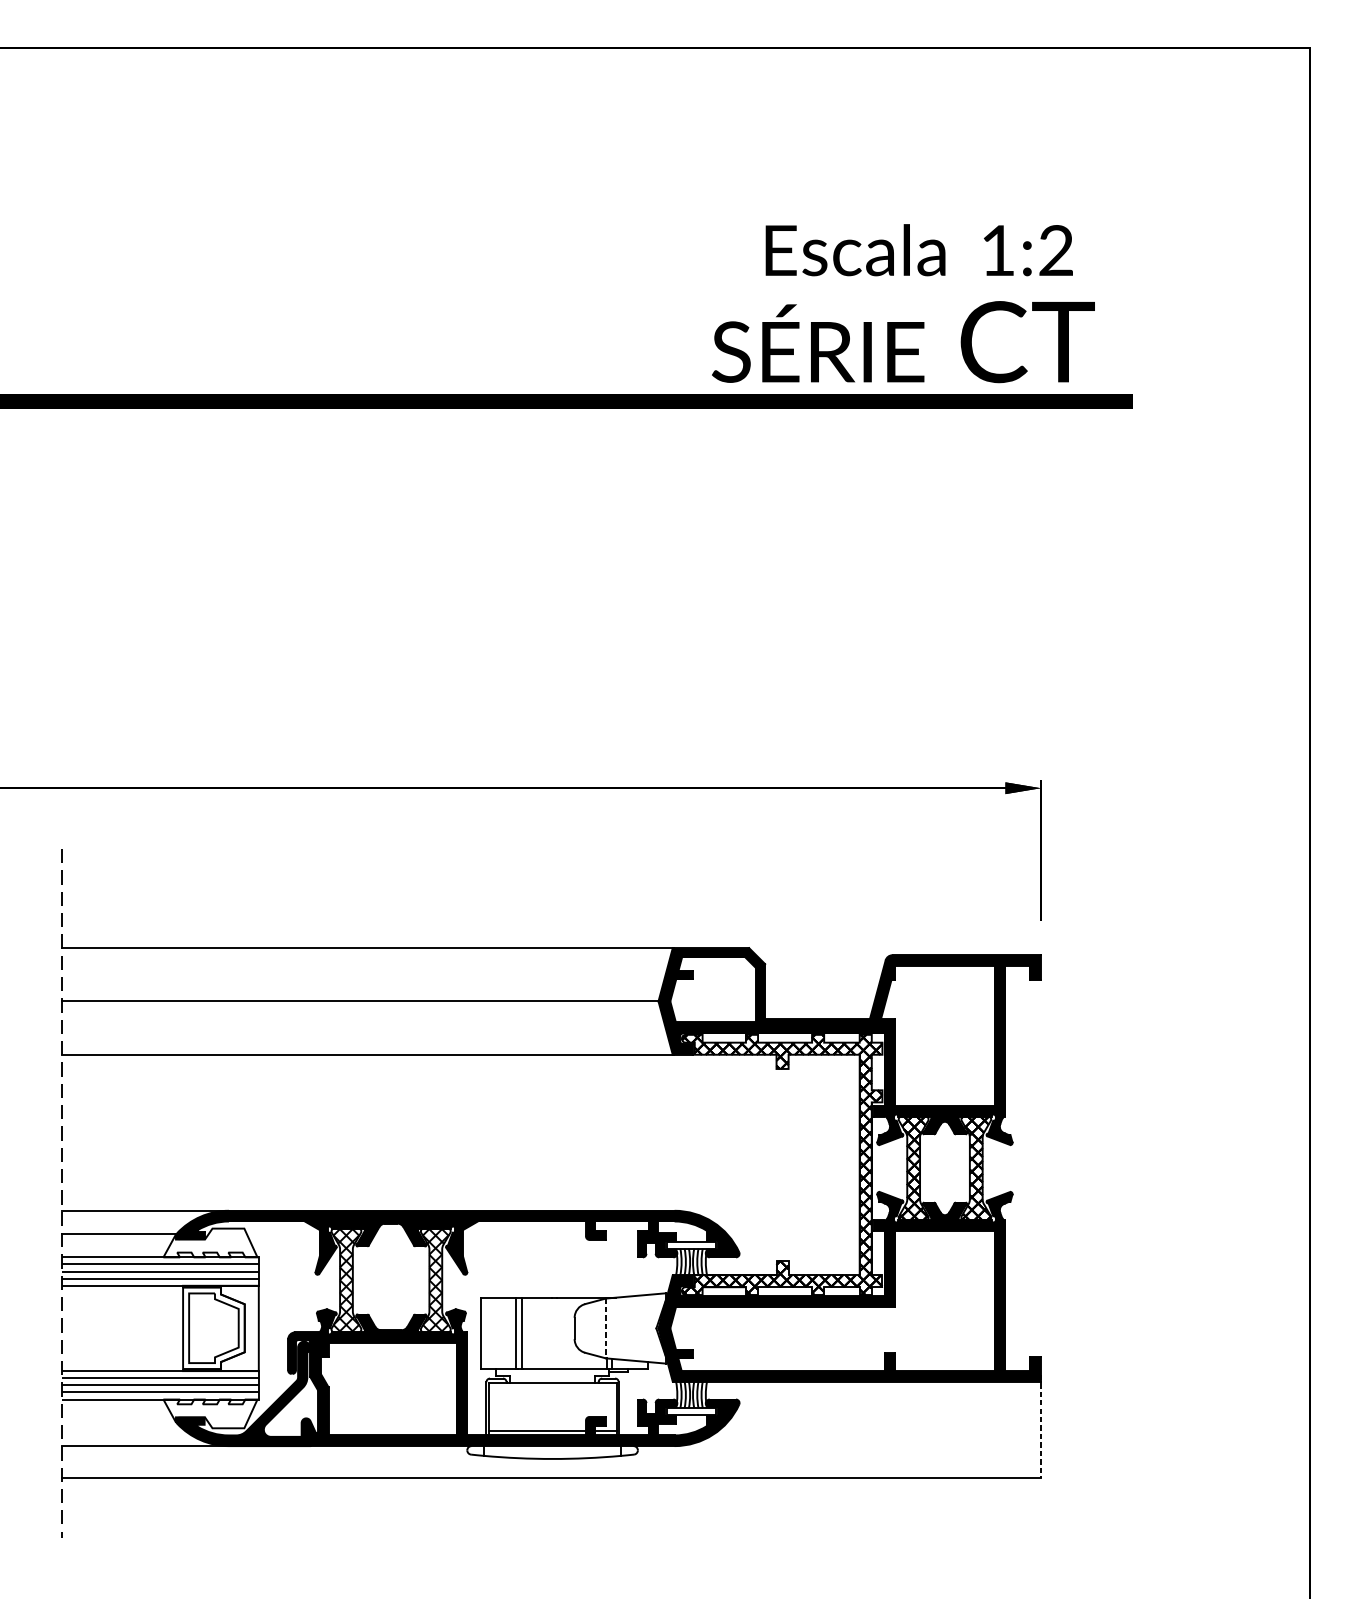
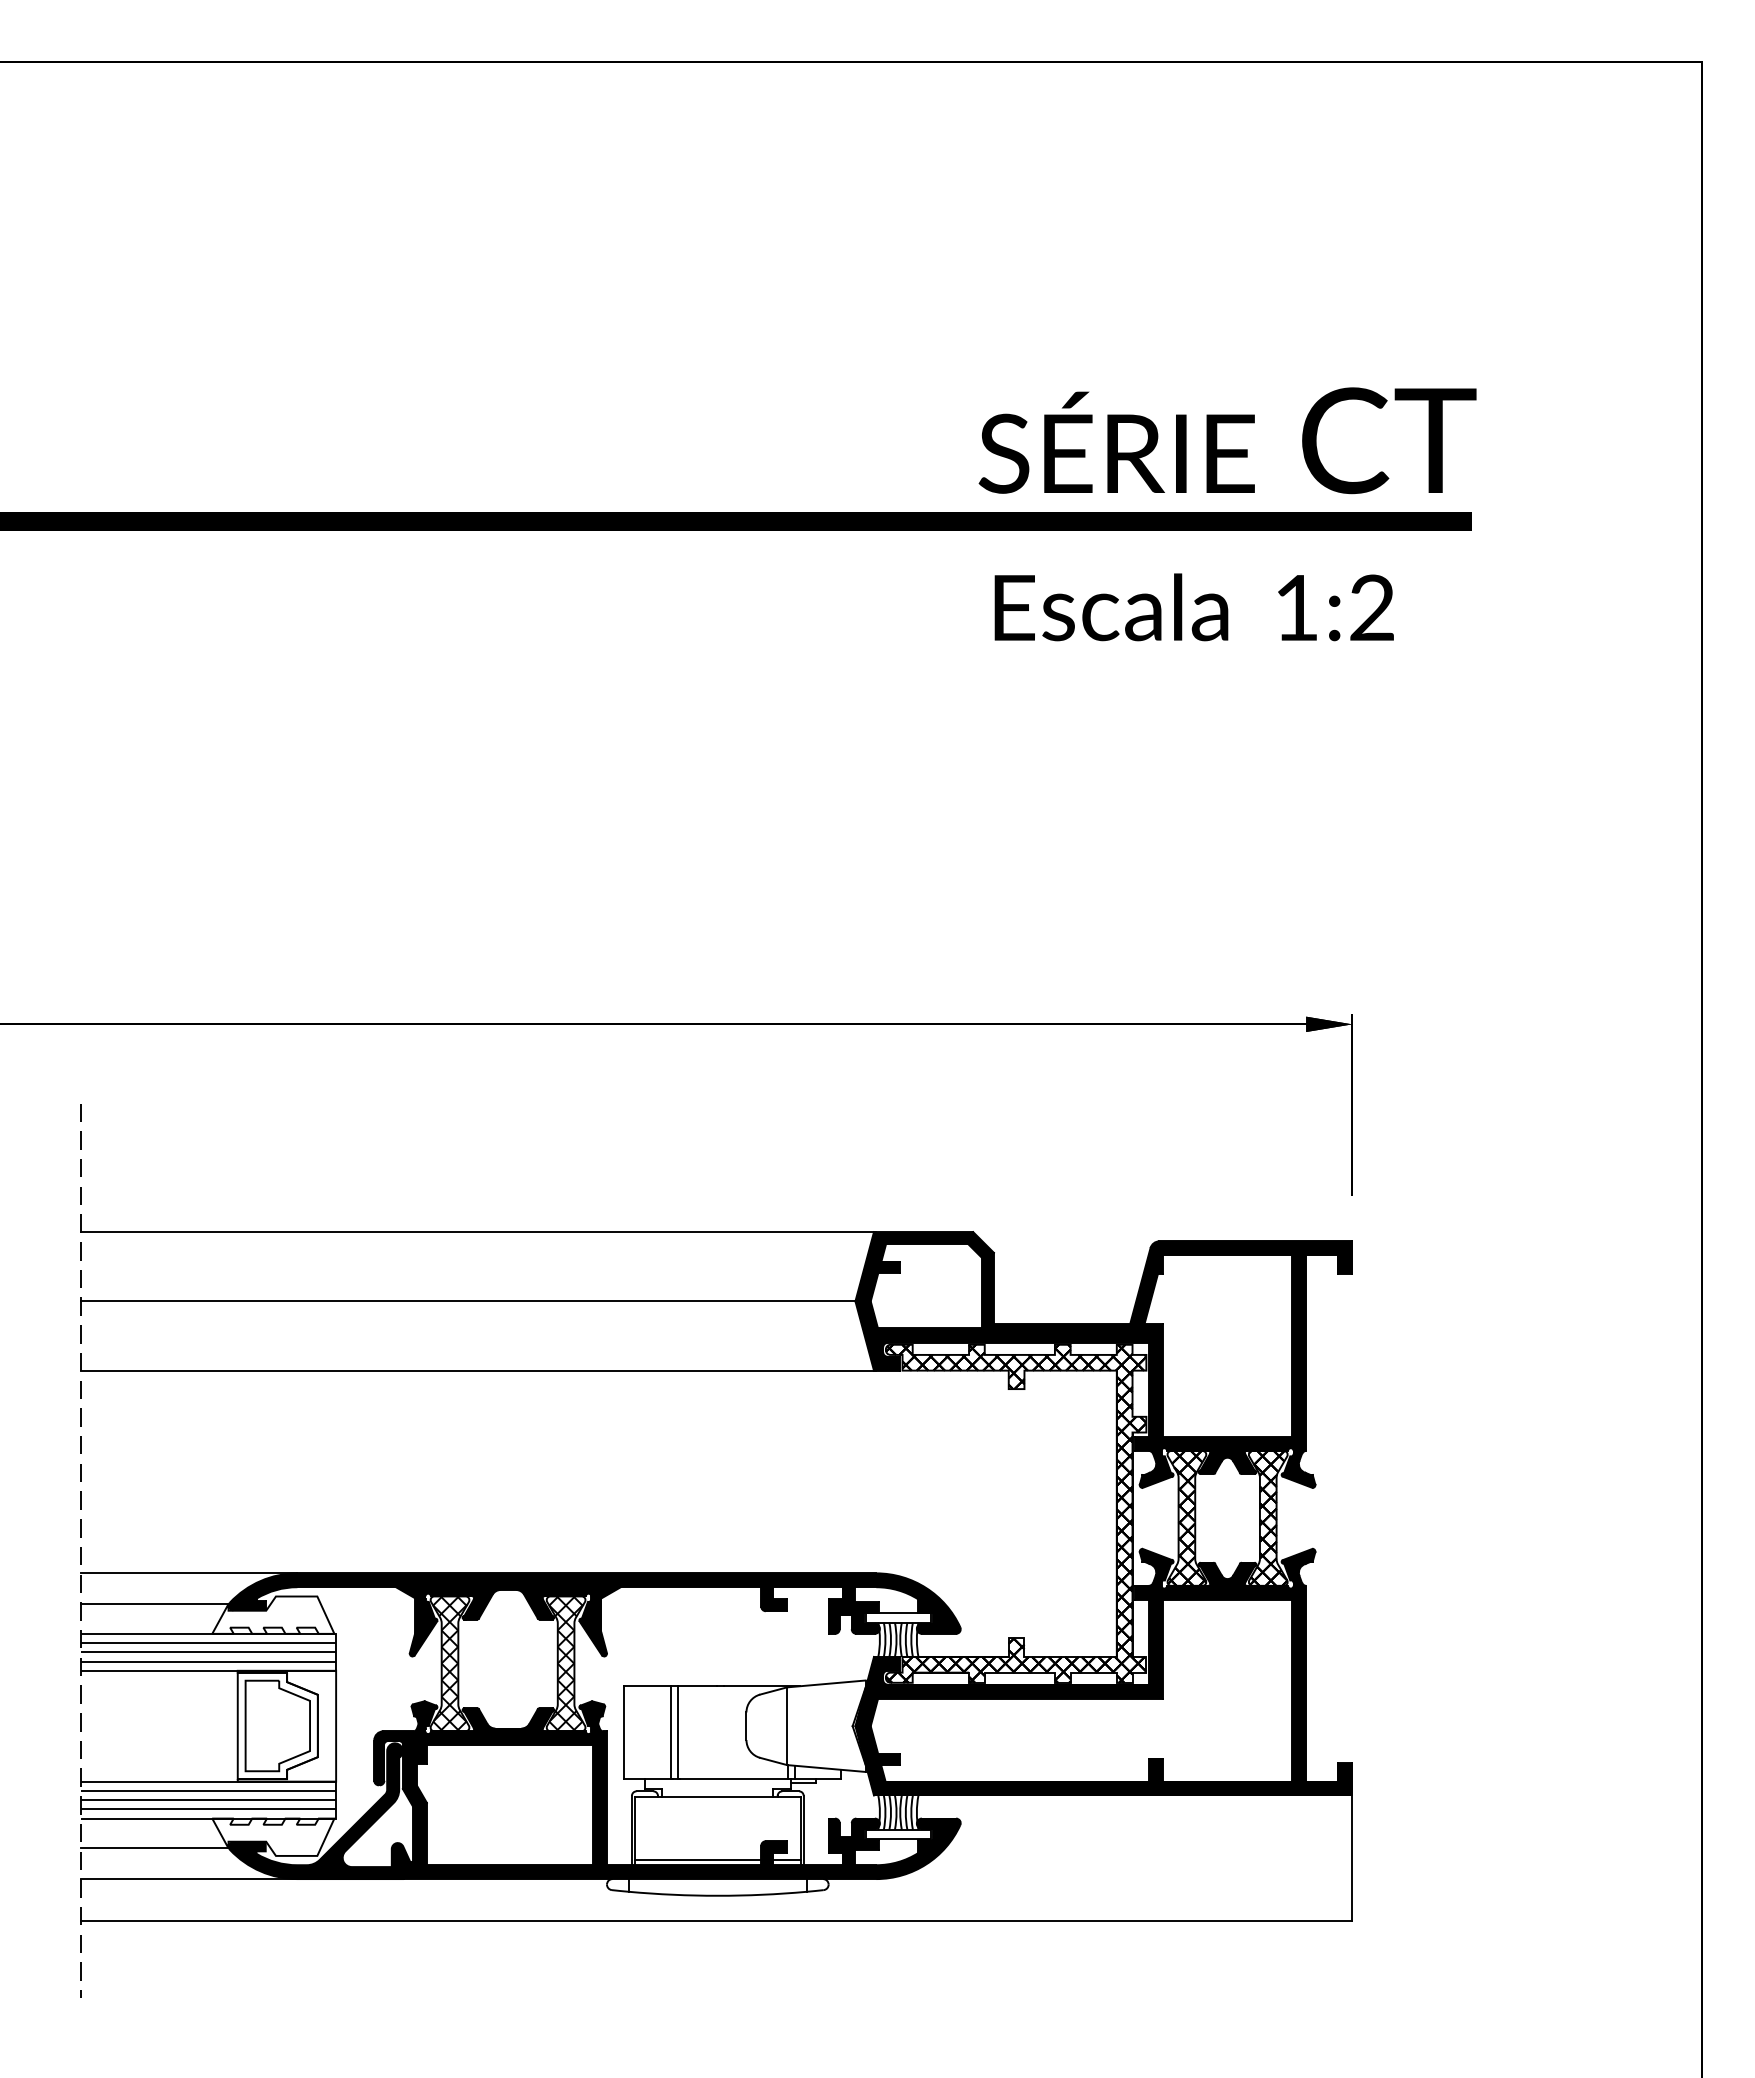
text: (918, 250) -> (1193, 607), moved
text: (903, 341) -> (1227, 440), moved
line: (606, 1328) -> (787, 1726), dashed -> solid
line: (119, 1422) -> (154, 1848), added
line: (1041, 1427) -> (1352, 1854), dashed -> solid

